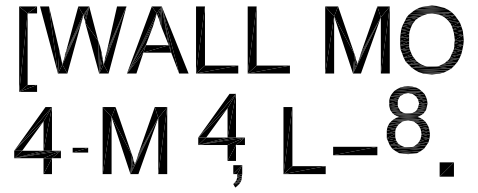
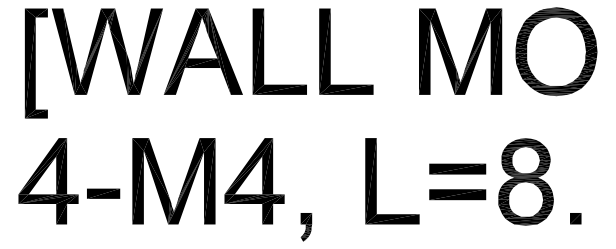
part: (407, 119) -> (525, 181), moved
part: (221, 127) -> (254, 181), moved
part: (355, 130) -> (457, 168), added
part: (80, 150) -> (103, 193), size x1.67
part: (446, 169) -> (575, 218), size x0.62

